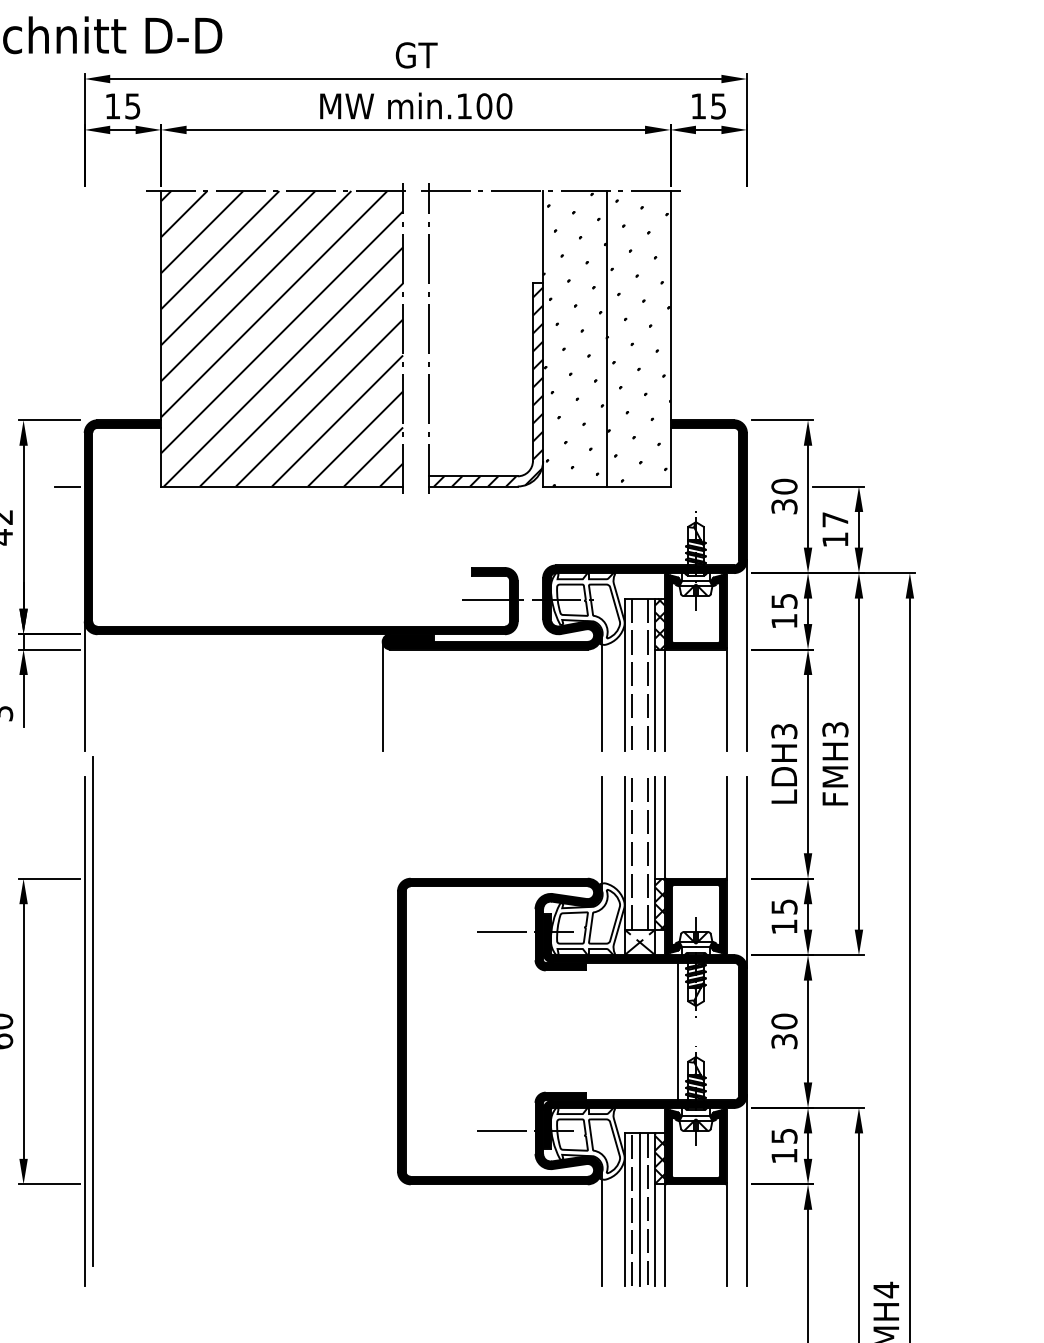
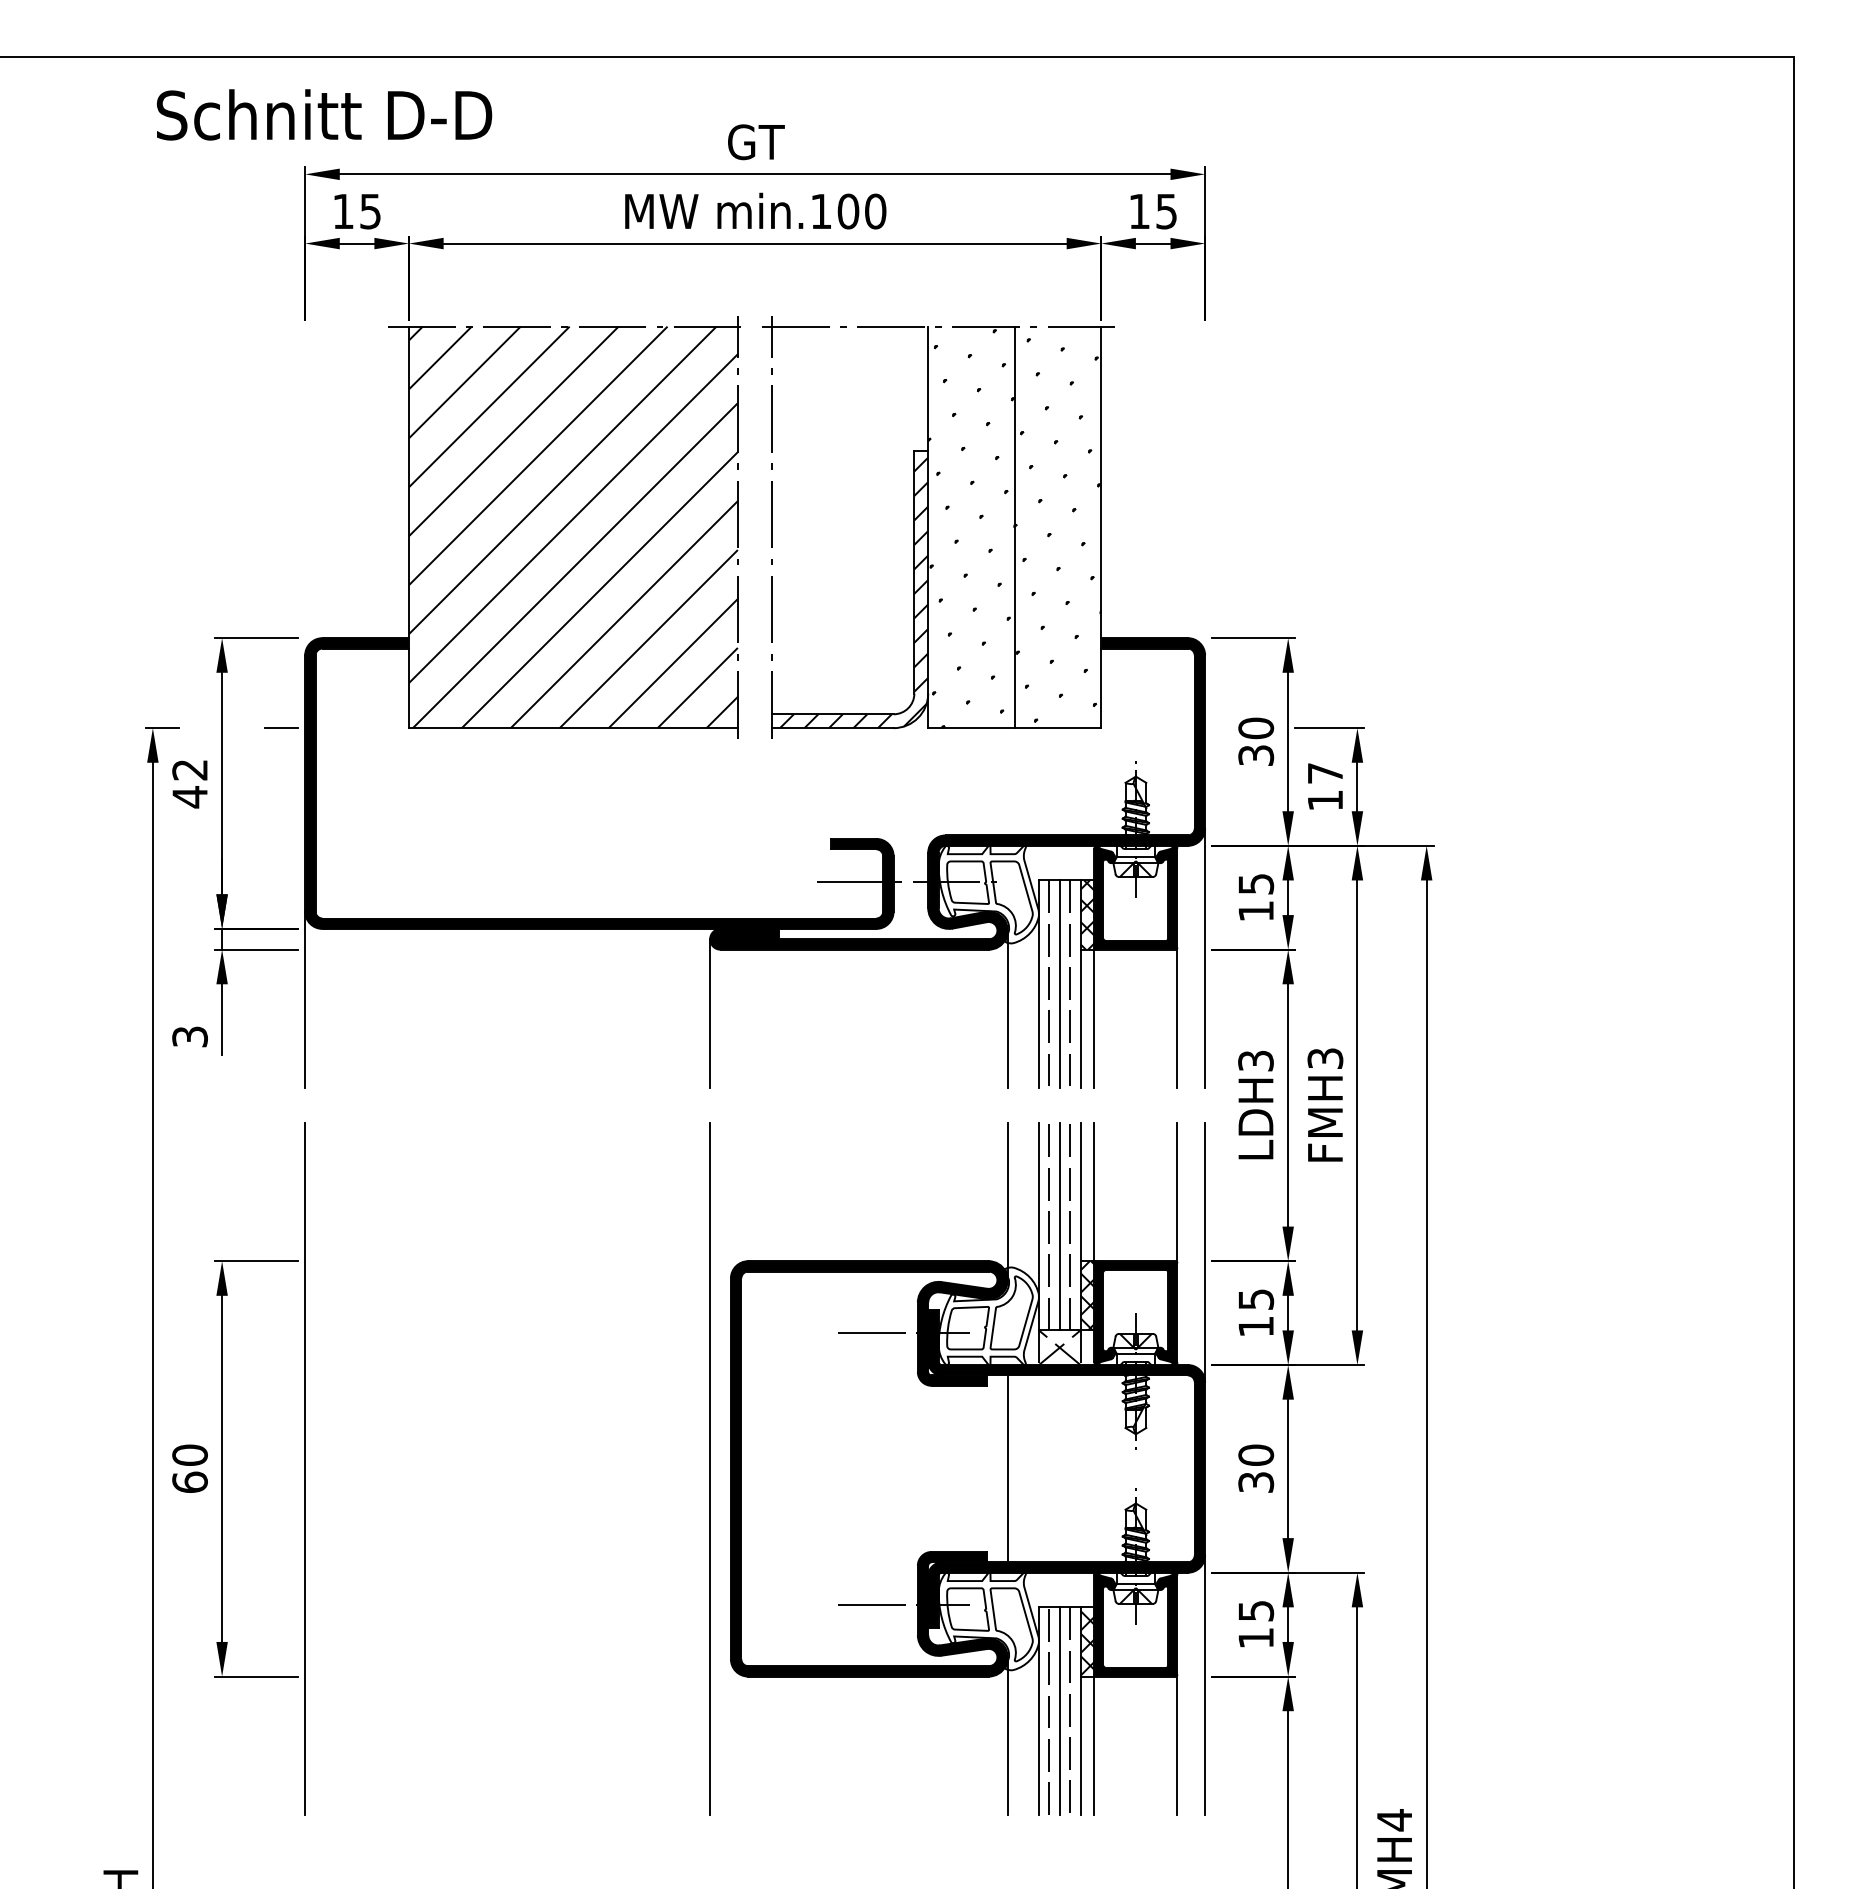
line: (639, 675) -> (1059, 984), added
line: (639, 853) -> (1059, 1226), added
line: (92, 1011) -> (709, 1468), moved
line: (677, 1031) -> (1007, 1468), moved

